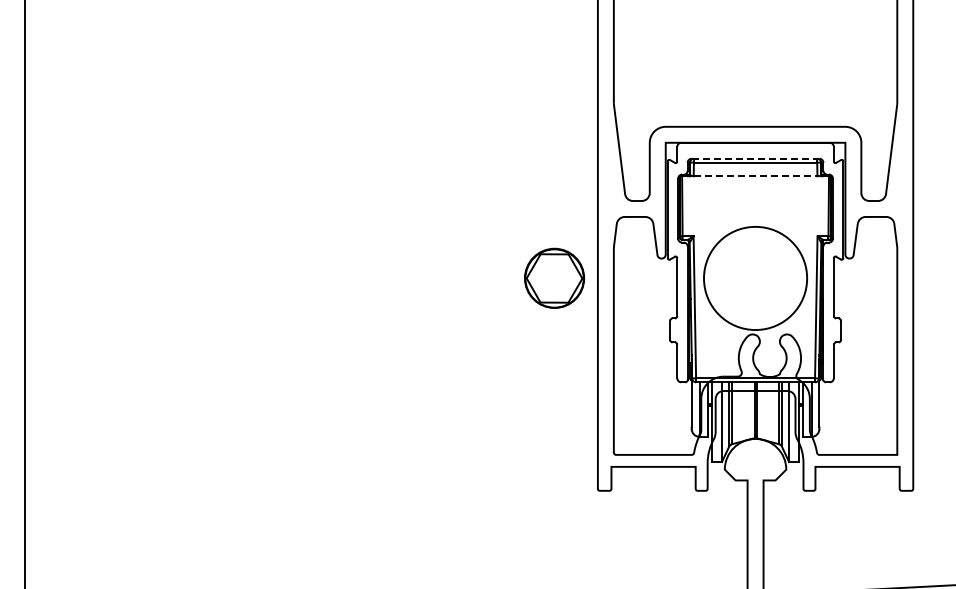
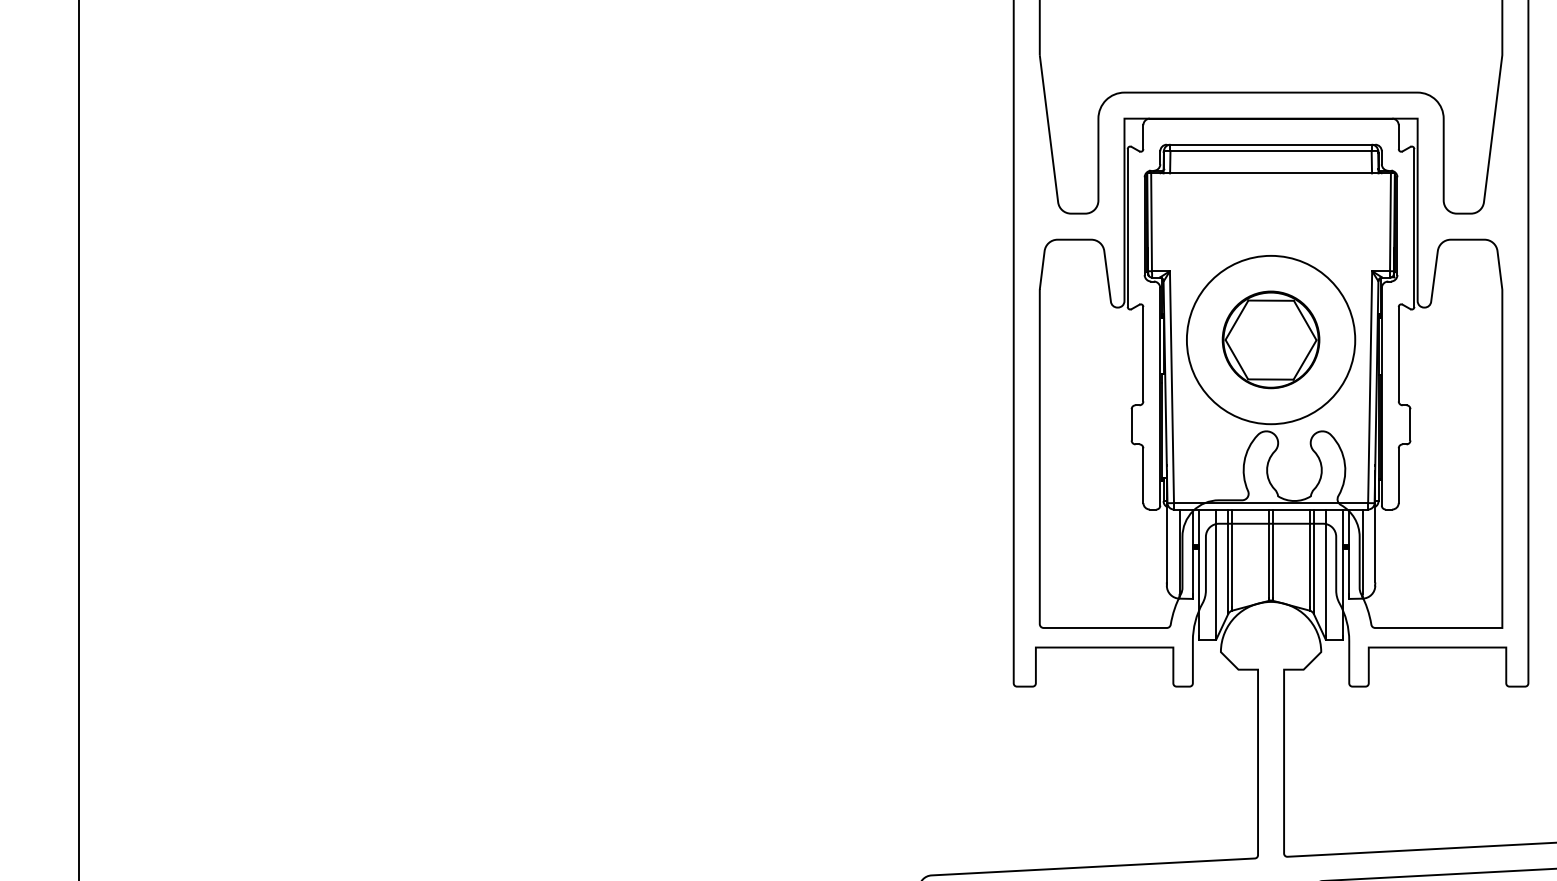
line: (755, 158) -> (1270, 144), dashed -> solid
line: (755, 176) -> (1270, 173), dashed -> solid
part: (554, 277) -> (1270, 338), moved

